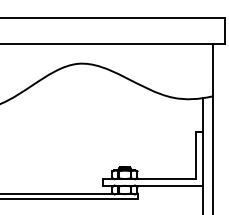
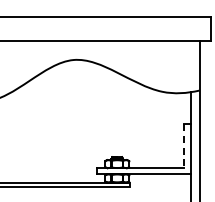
line: (196, 155) -> (184, 146), solid -> dashed

